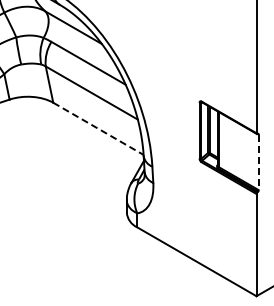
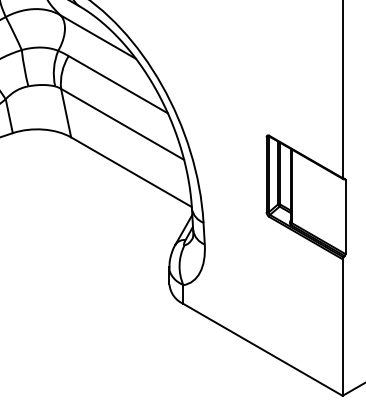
line: (98, 129) -> (131, 173), dashed -> solid
line: (258, 162) -> (345, 217), dashed -> solid

